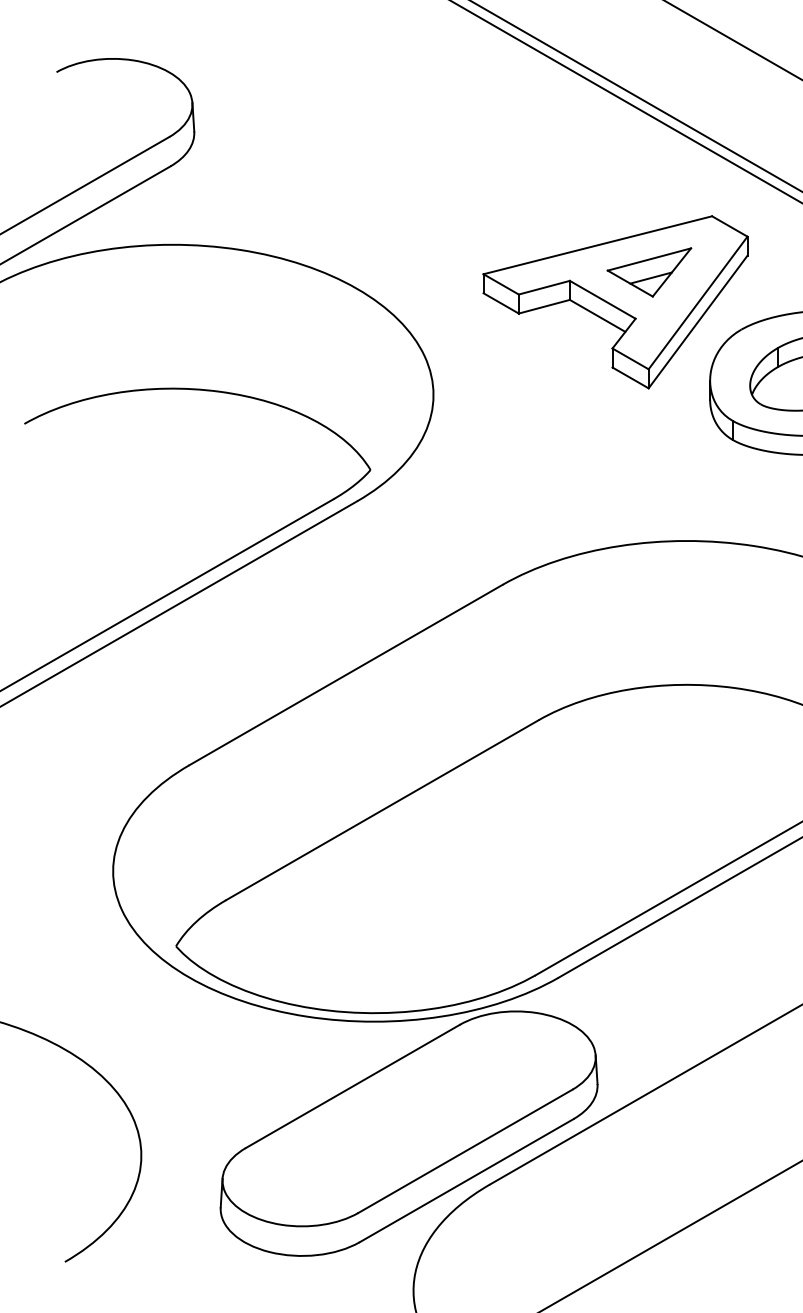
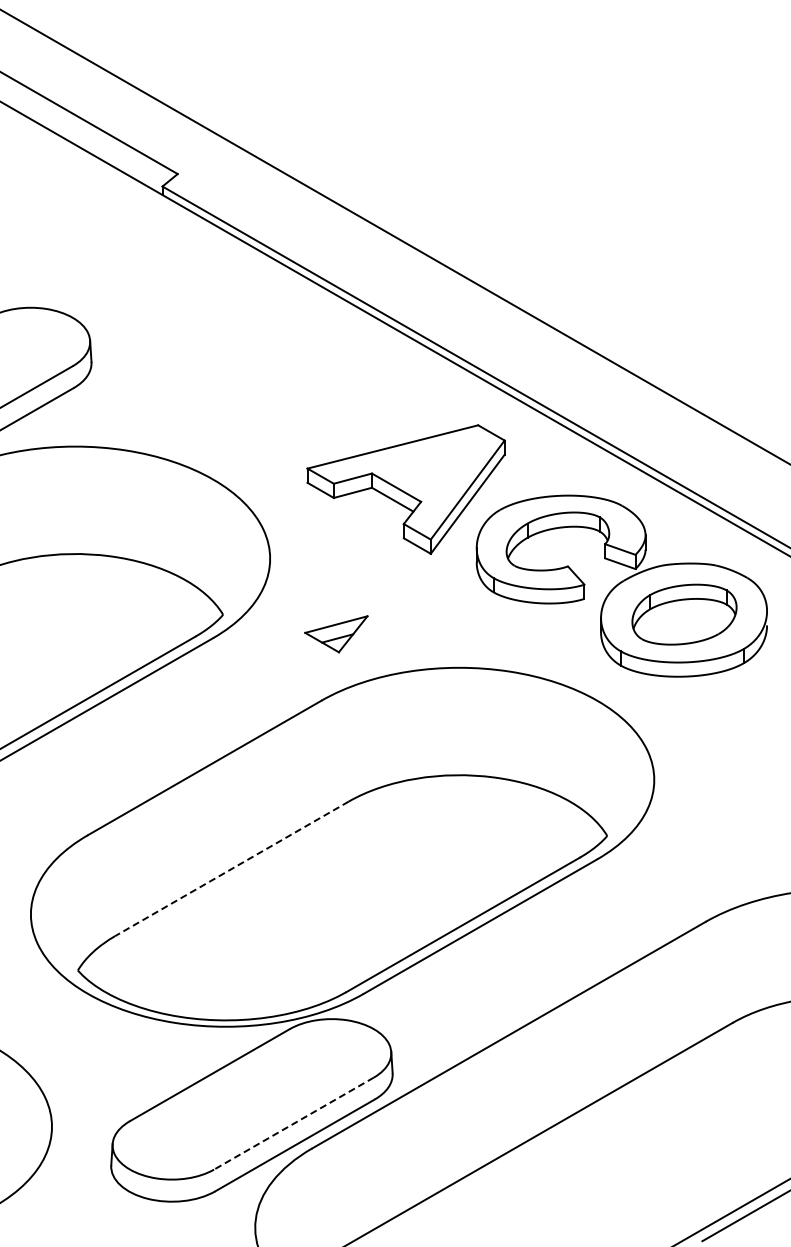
part: (649, 272) -> (336, 634), moved
line: (381, 809) -> (231, 868), solid -> dashed
line: (464, 1151) -> (293, 1123), solid -> dashed

